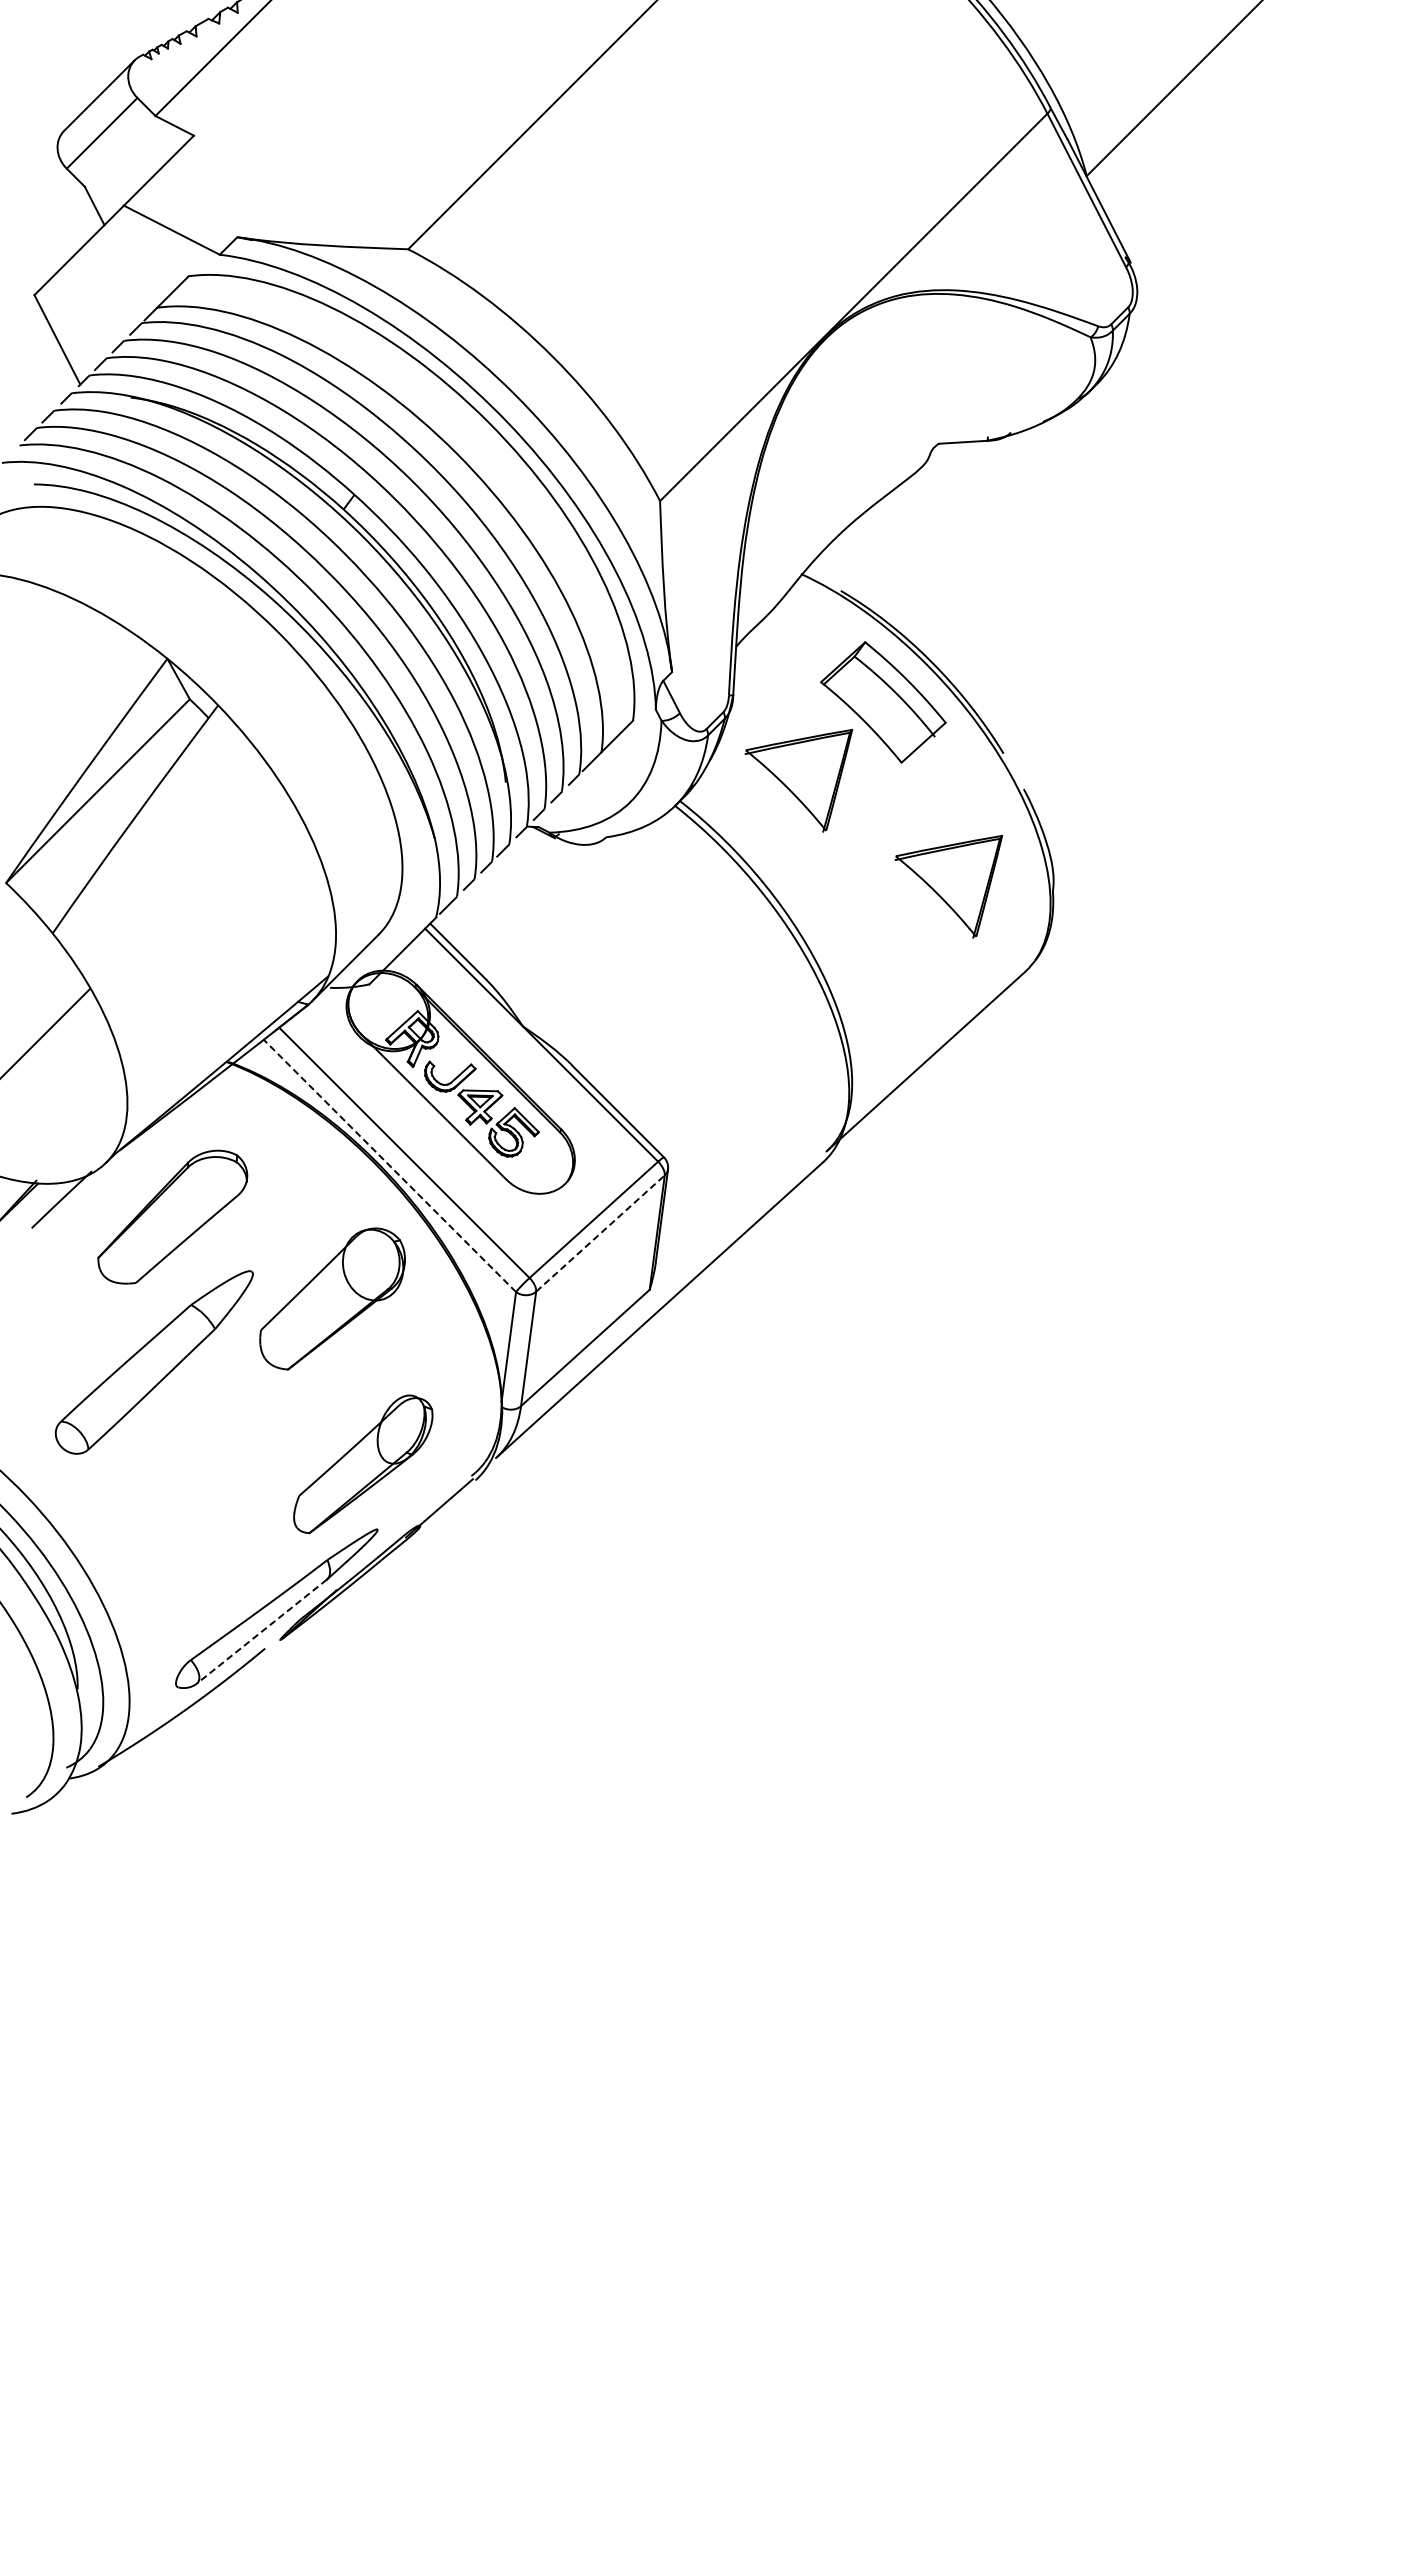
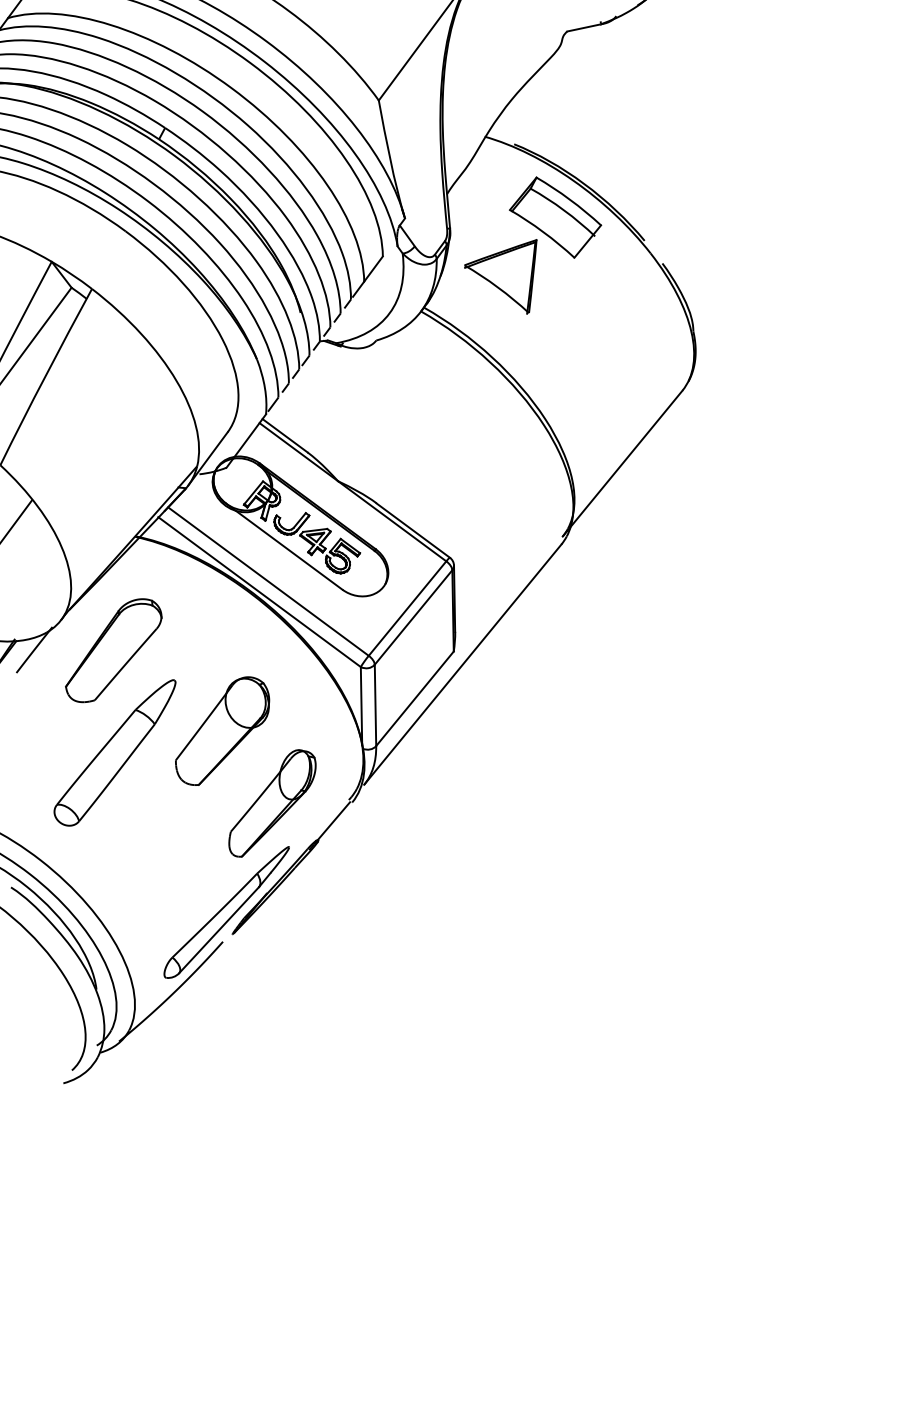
part: (948, 886) -> (620, 339), removed
line: (389, 1165) -> (259, 591), dashed -> solid
line: (600, 1233) -> (413, 617), dashed -> solid
part: (332, 1298) -> (222, 730), moved
line: (261, 1631) -> (218, 930), dashed -> solid

